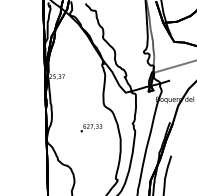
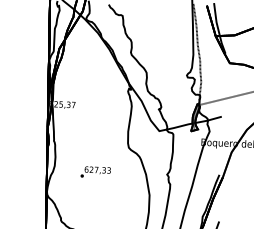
text: (91, 128) -> (95, 172), moved

